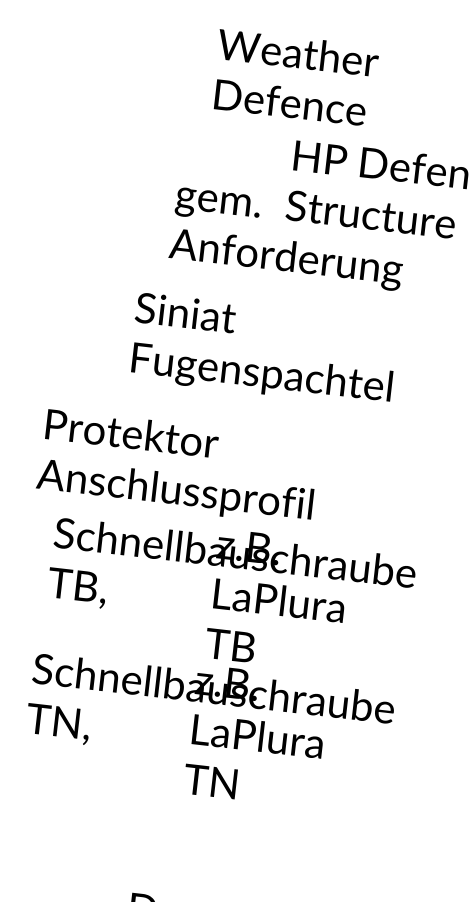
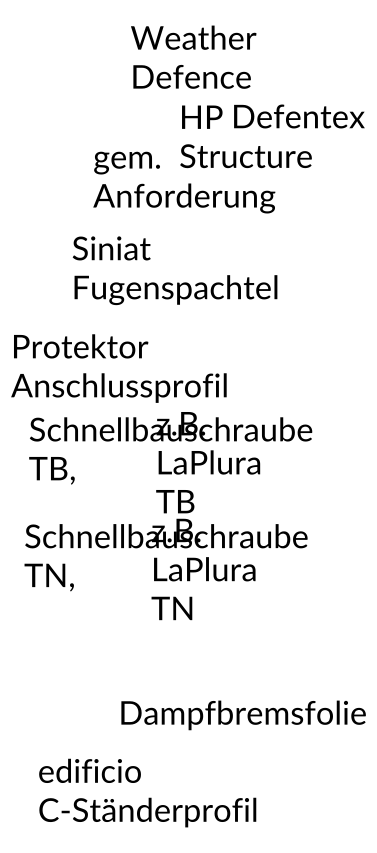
text: (295, 76) -> (193, 56), moved

